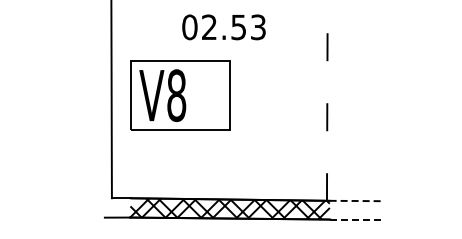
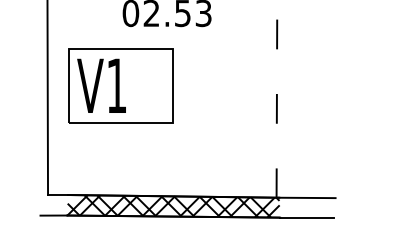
text: (176, 95) -> (116, 85), V8 -> V1
line: (356, 201) -> (307, 198), dashed -> solid
line: (355, 219) -> (306, 217), dashed -> solid

